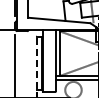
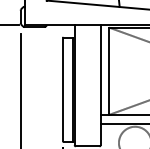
line: (36, 62) -> (62, 88), dashed -> solid

